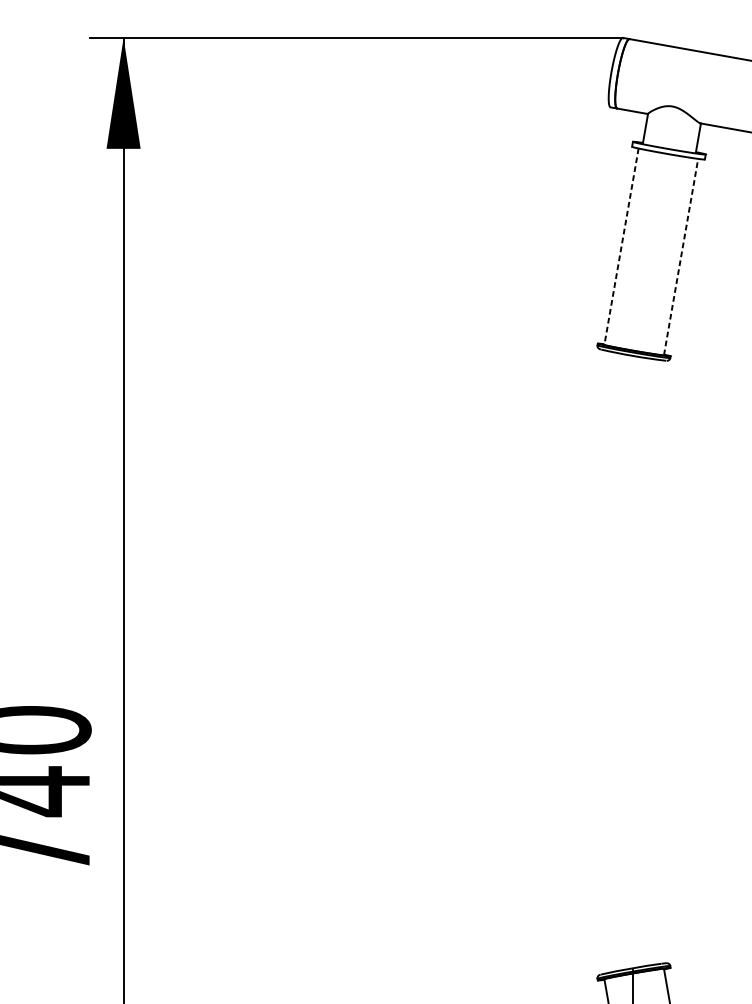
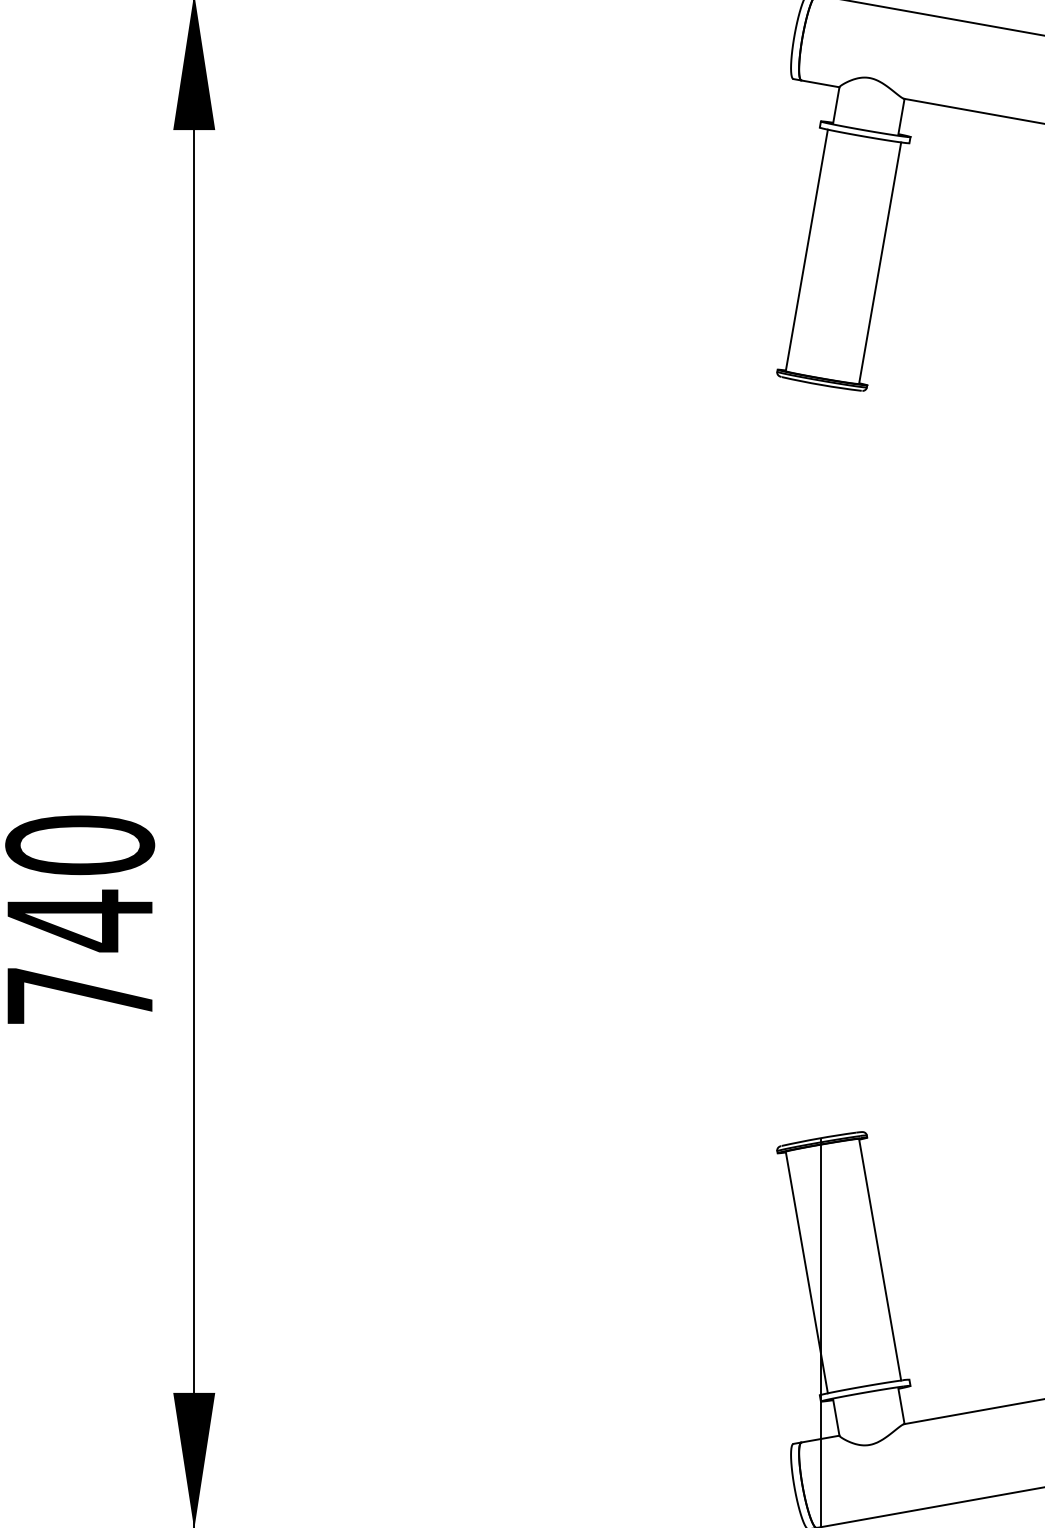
line: (621, 246) -> (806, 250), dashed -> solid
line: (681, 257) -> (880, 263), dashed -> solid

